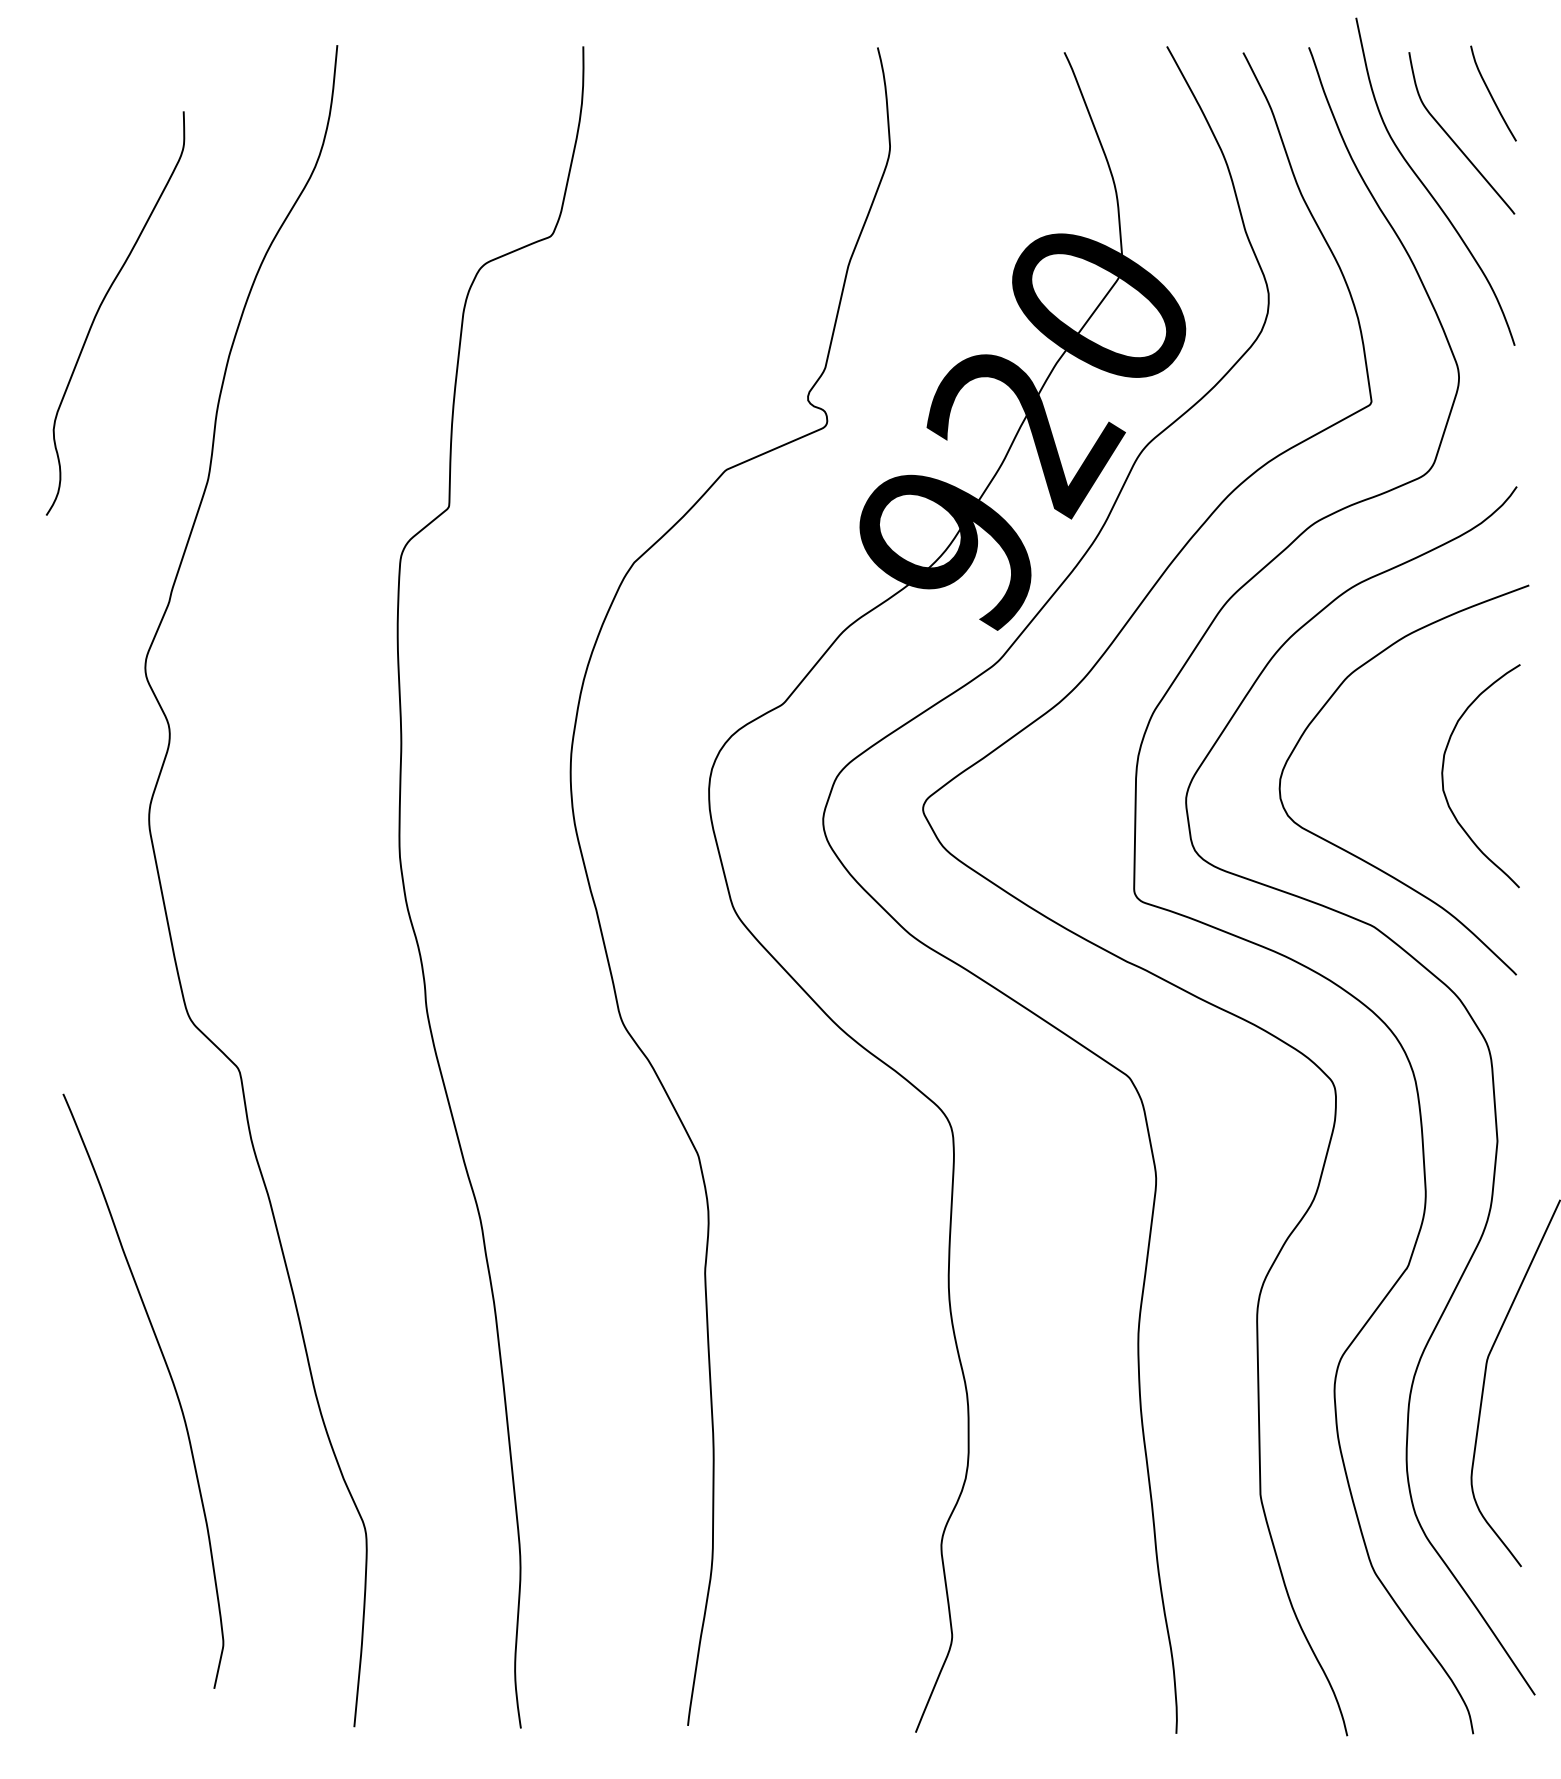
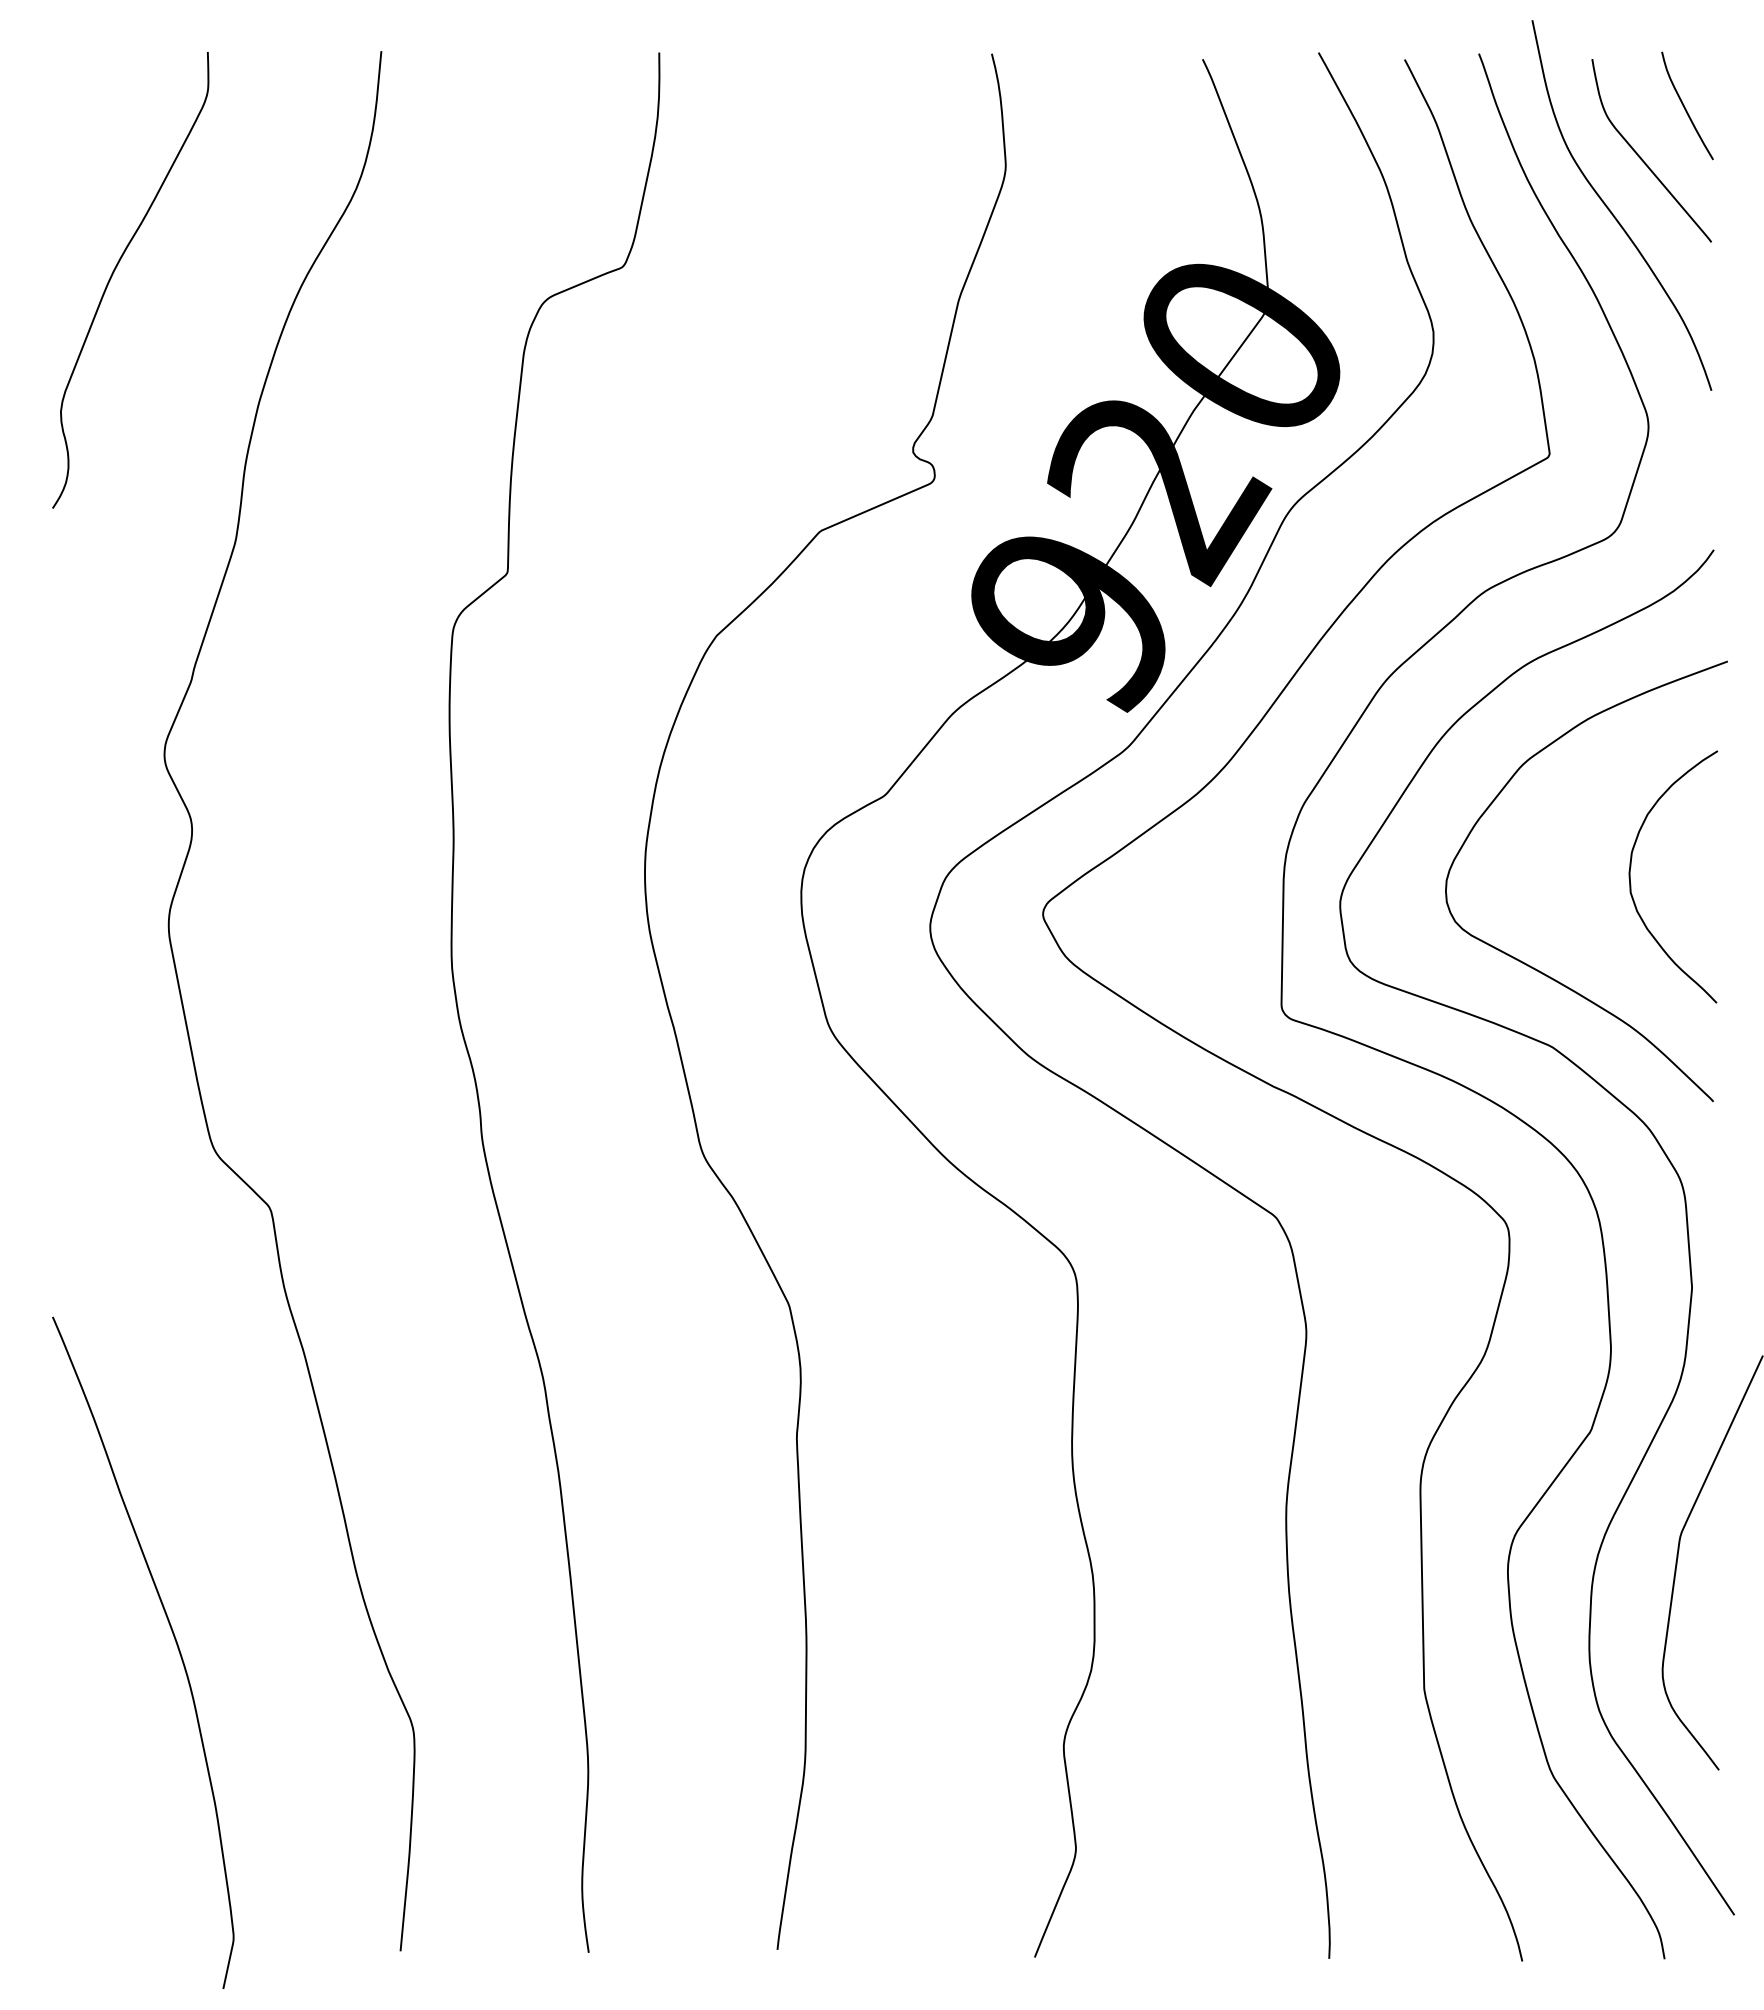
curve: (101, 306) -> (114, 272), moved
curve: (171, 1382) -> (175, 1642), moved

